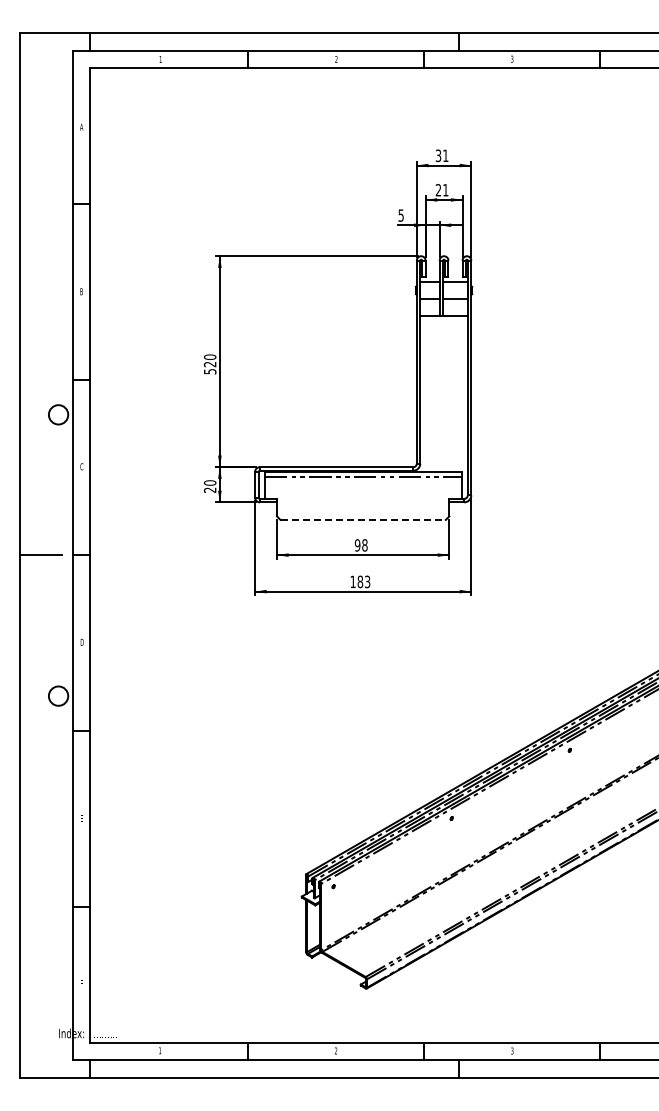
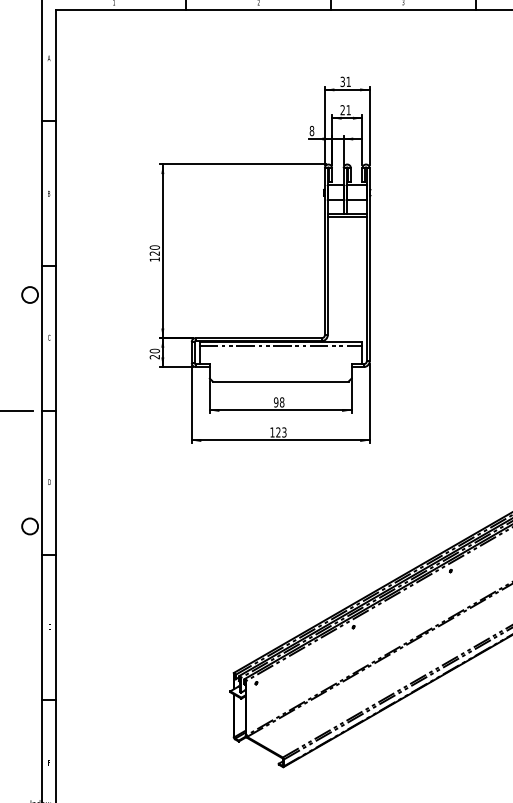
text: (400, 215) -> (311, 130), 5 -> 8
line: (443, 319) -> (346, 216), added
text: (210, 371) -> (155, 259), 520 -> 120
line: (363, 519) -> (281, 381), dashed -> solid
text: (360, 581) -> (278, 432), 183 -> 123

